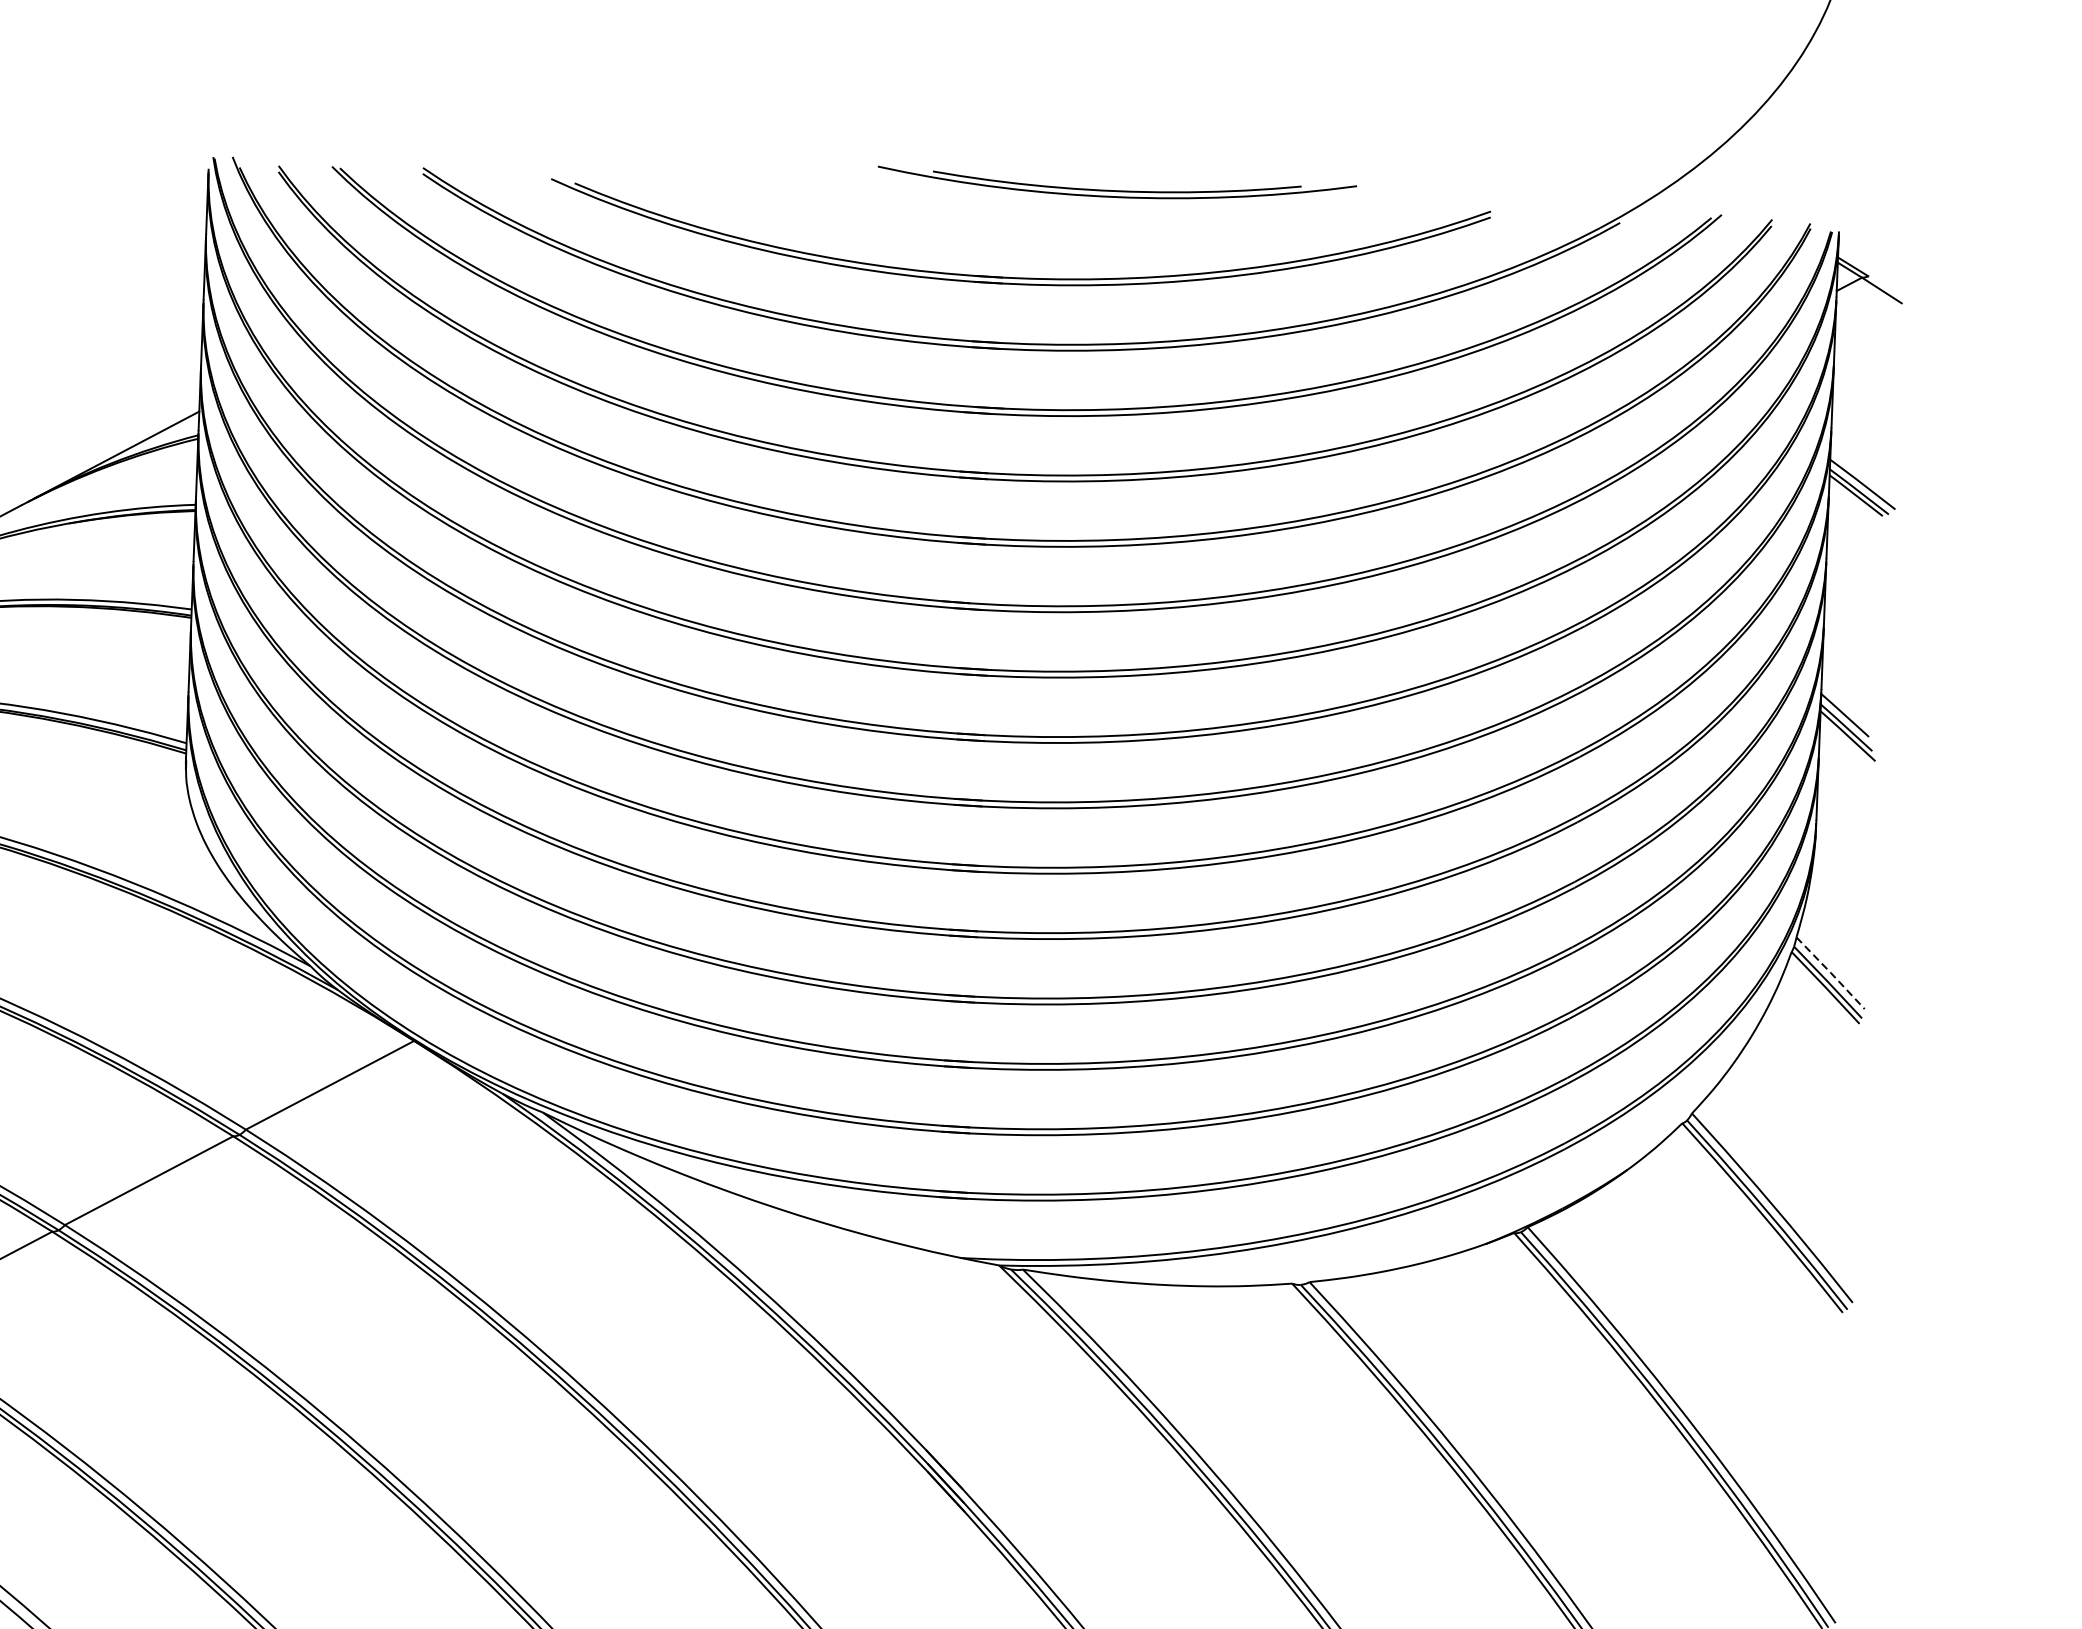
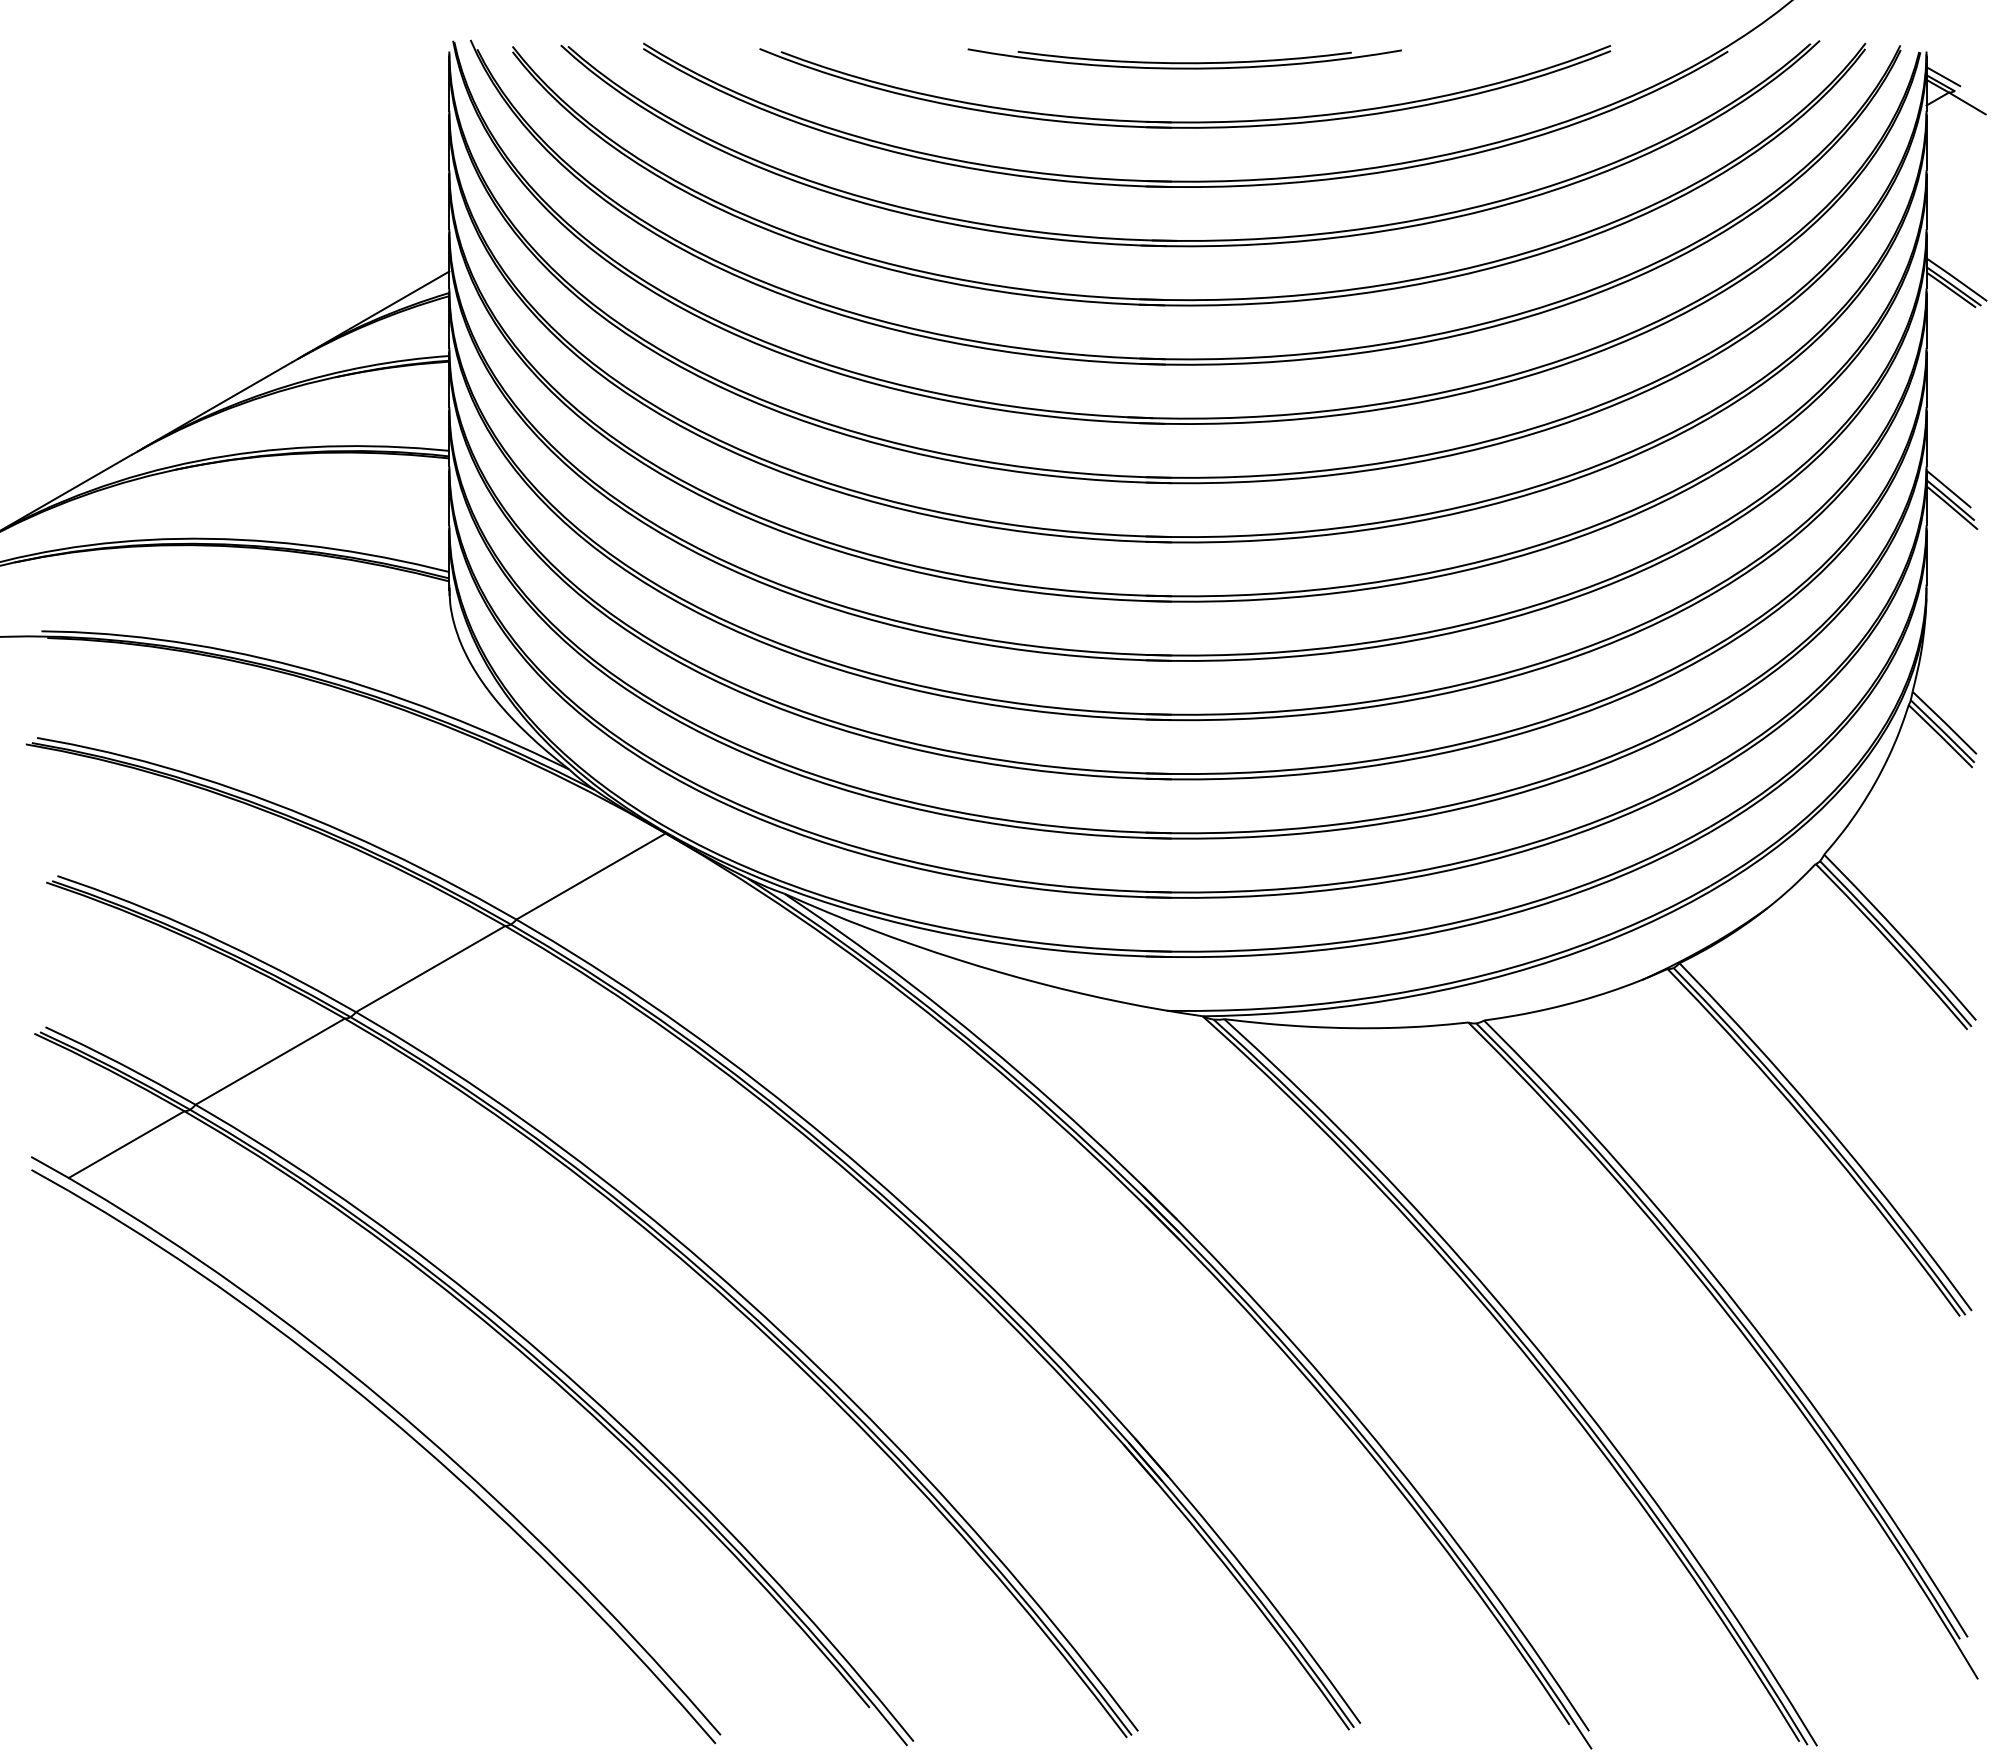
part: (1116, 185) -> (1184, 58), moved
line: (1856, 259) -> (1943, 76), added
line: (1830, 972) -> (1944, 722), dashed -> solid

